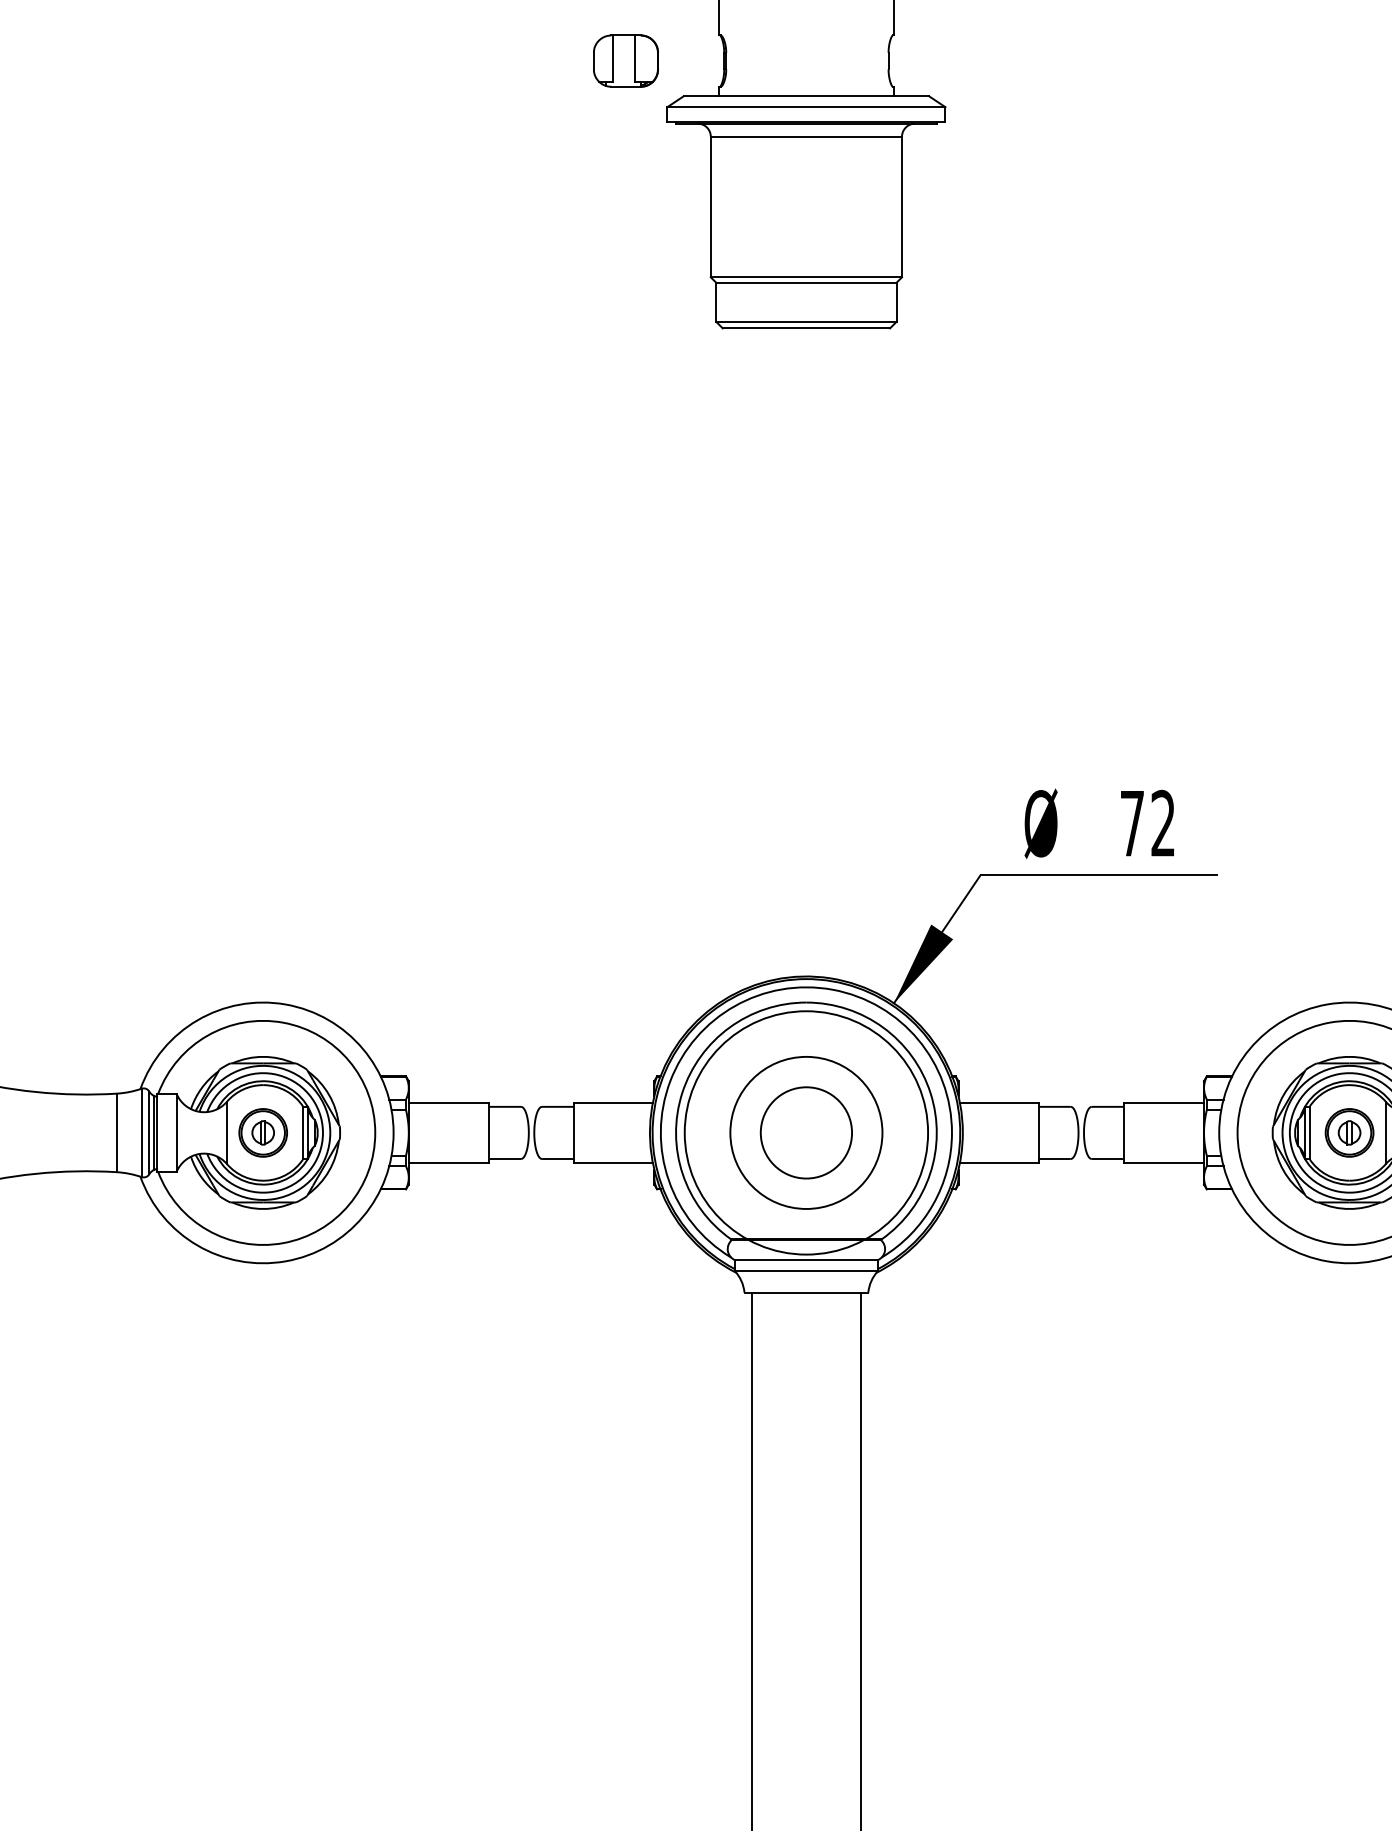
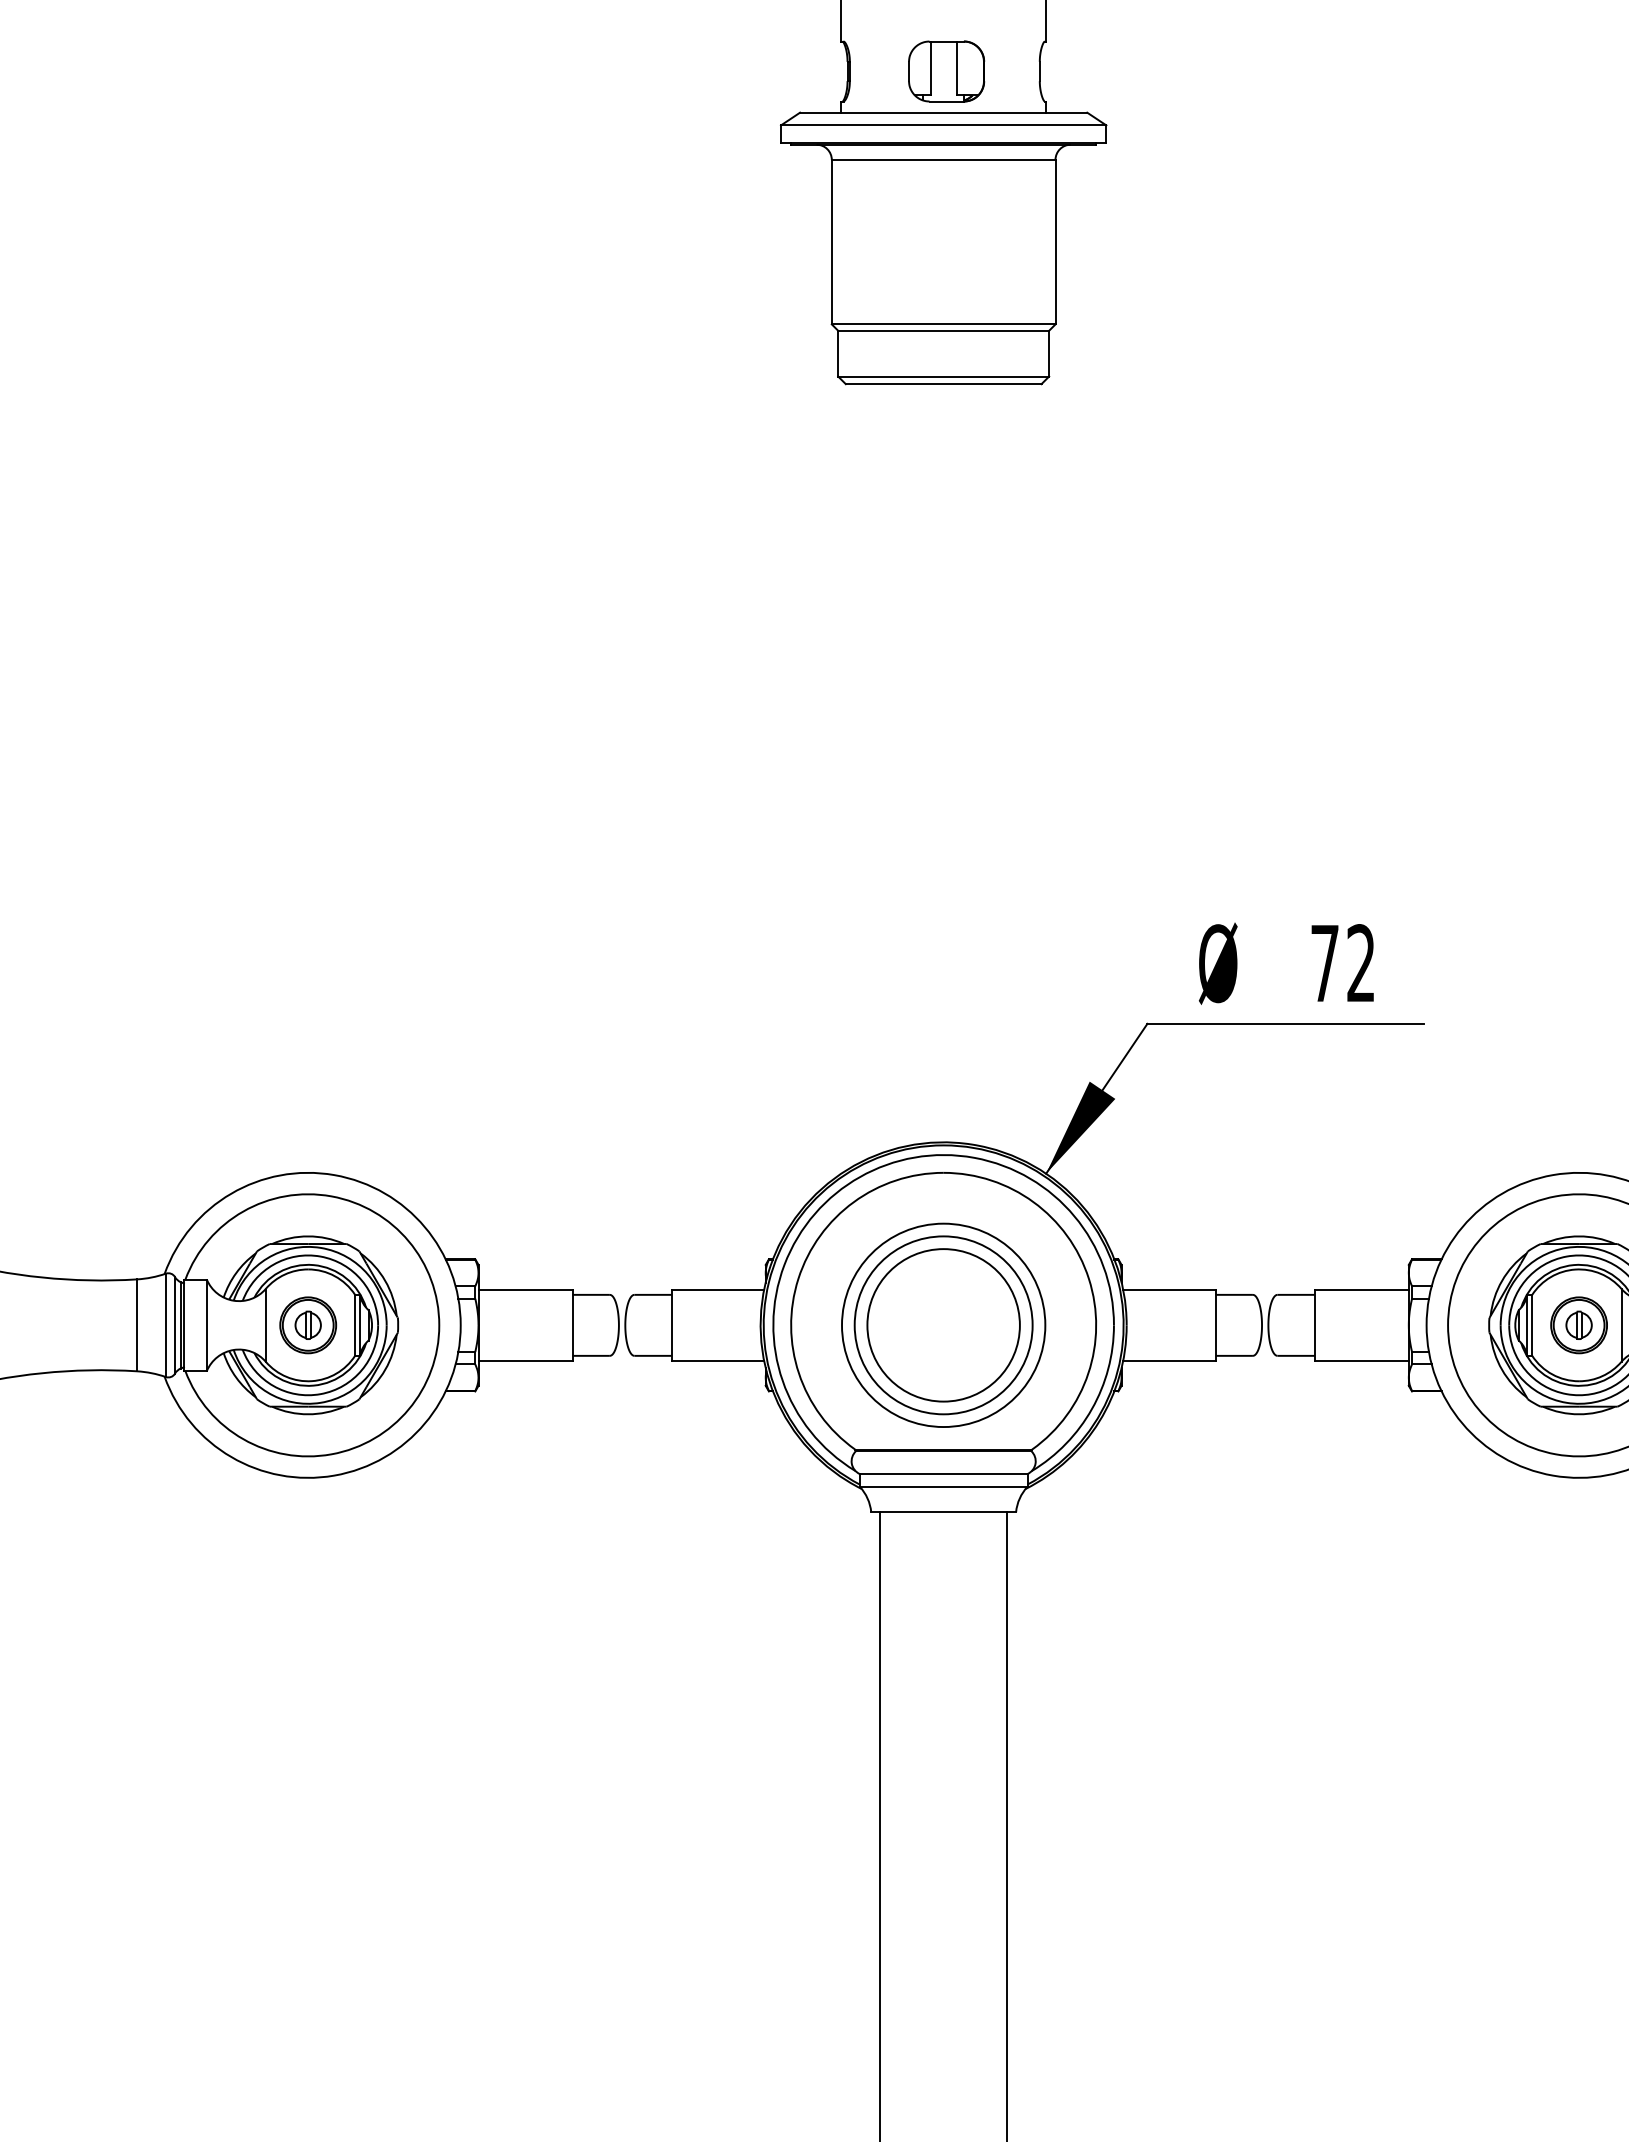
part: (625, 61) -> (946, 71), moved
circle: (806, 1133) -> (943, 1325), size x0.71
circle: (806, 1133) -> (943, 1325), size x1.43

